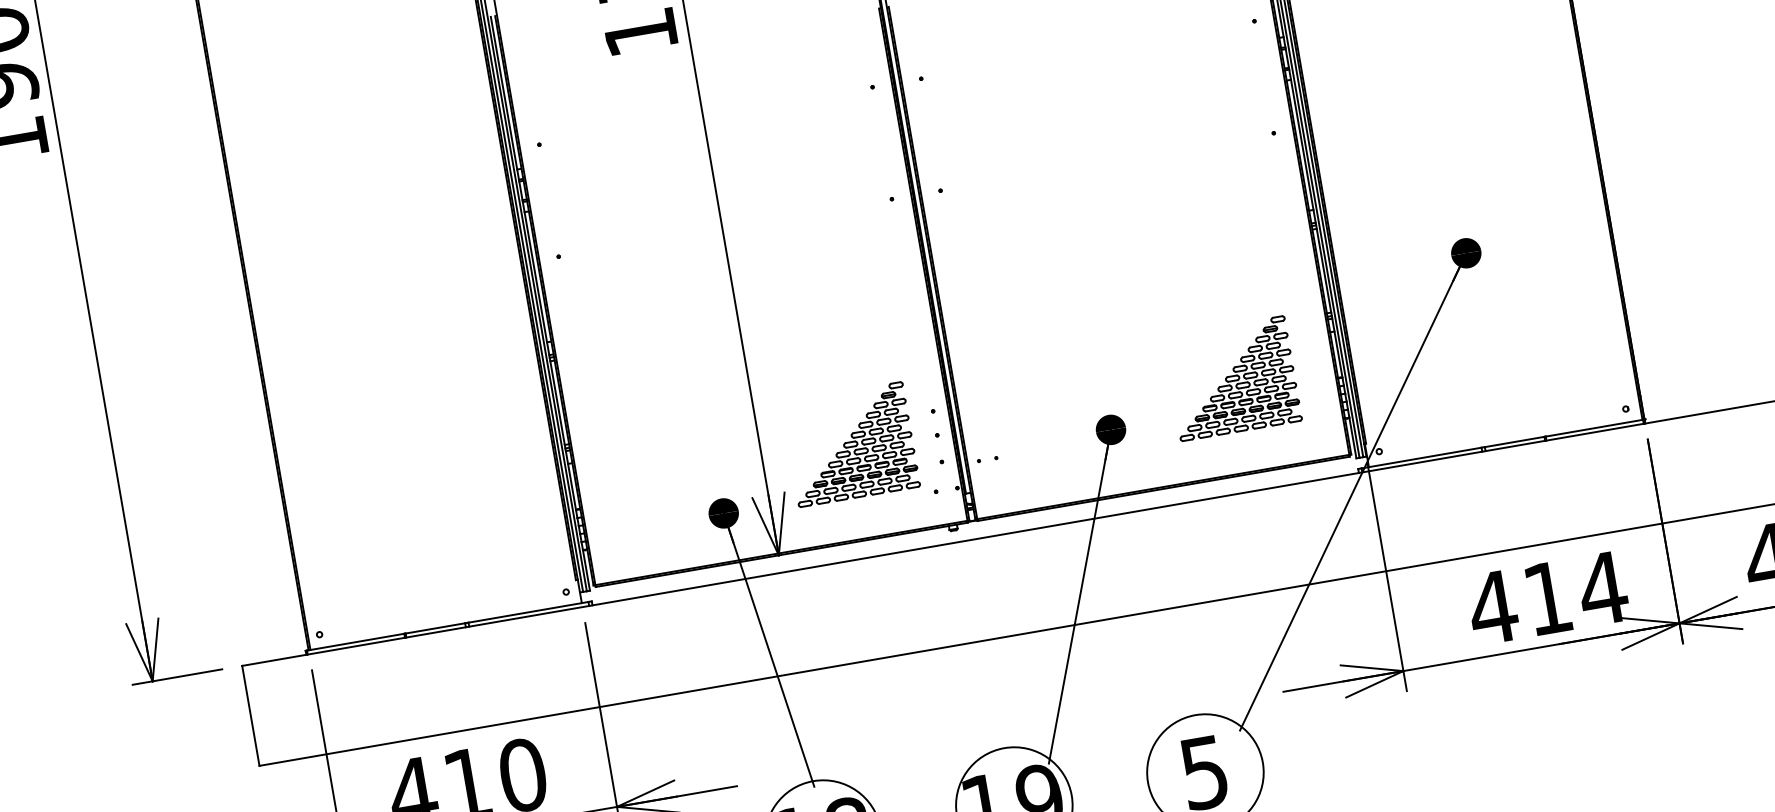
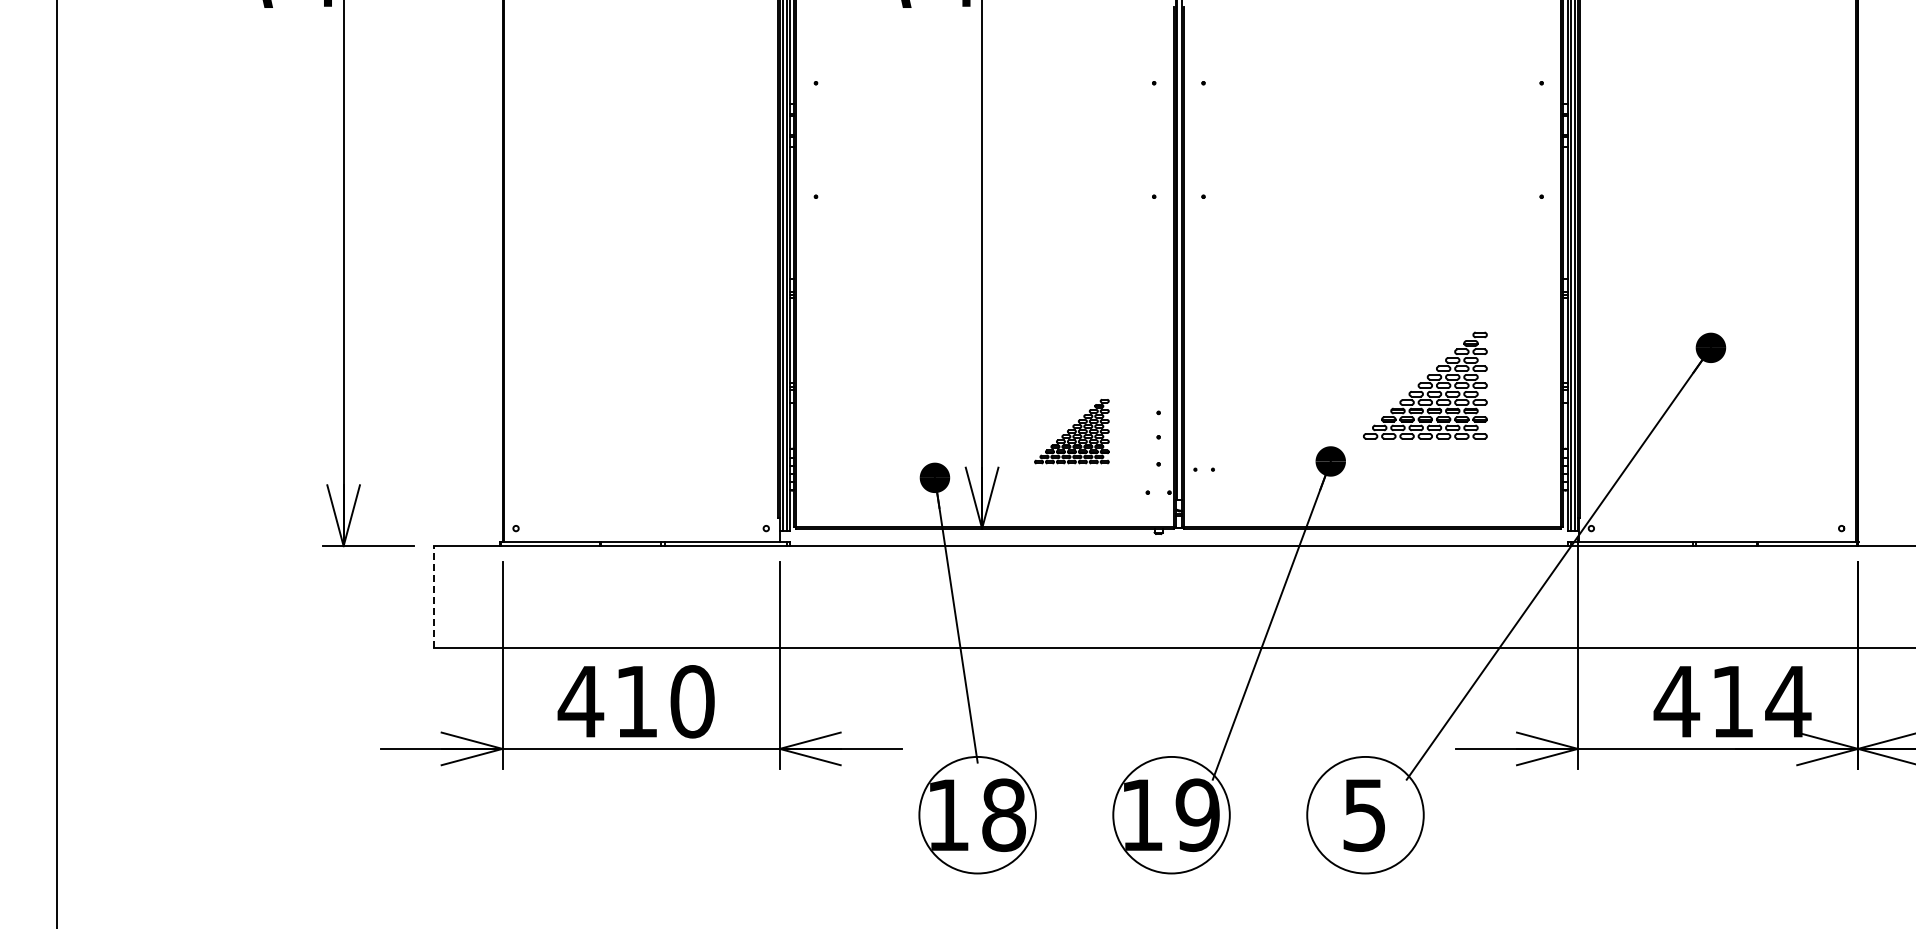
part: (1232, 378) -> (1425, 385), moved
part: (850, 444) -> (1071, 431), size x0.6
line: (250, 715) -> (434, 596), solid -> dashed

